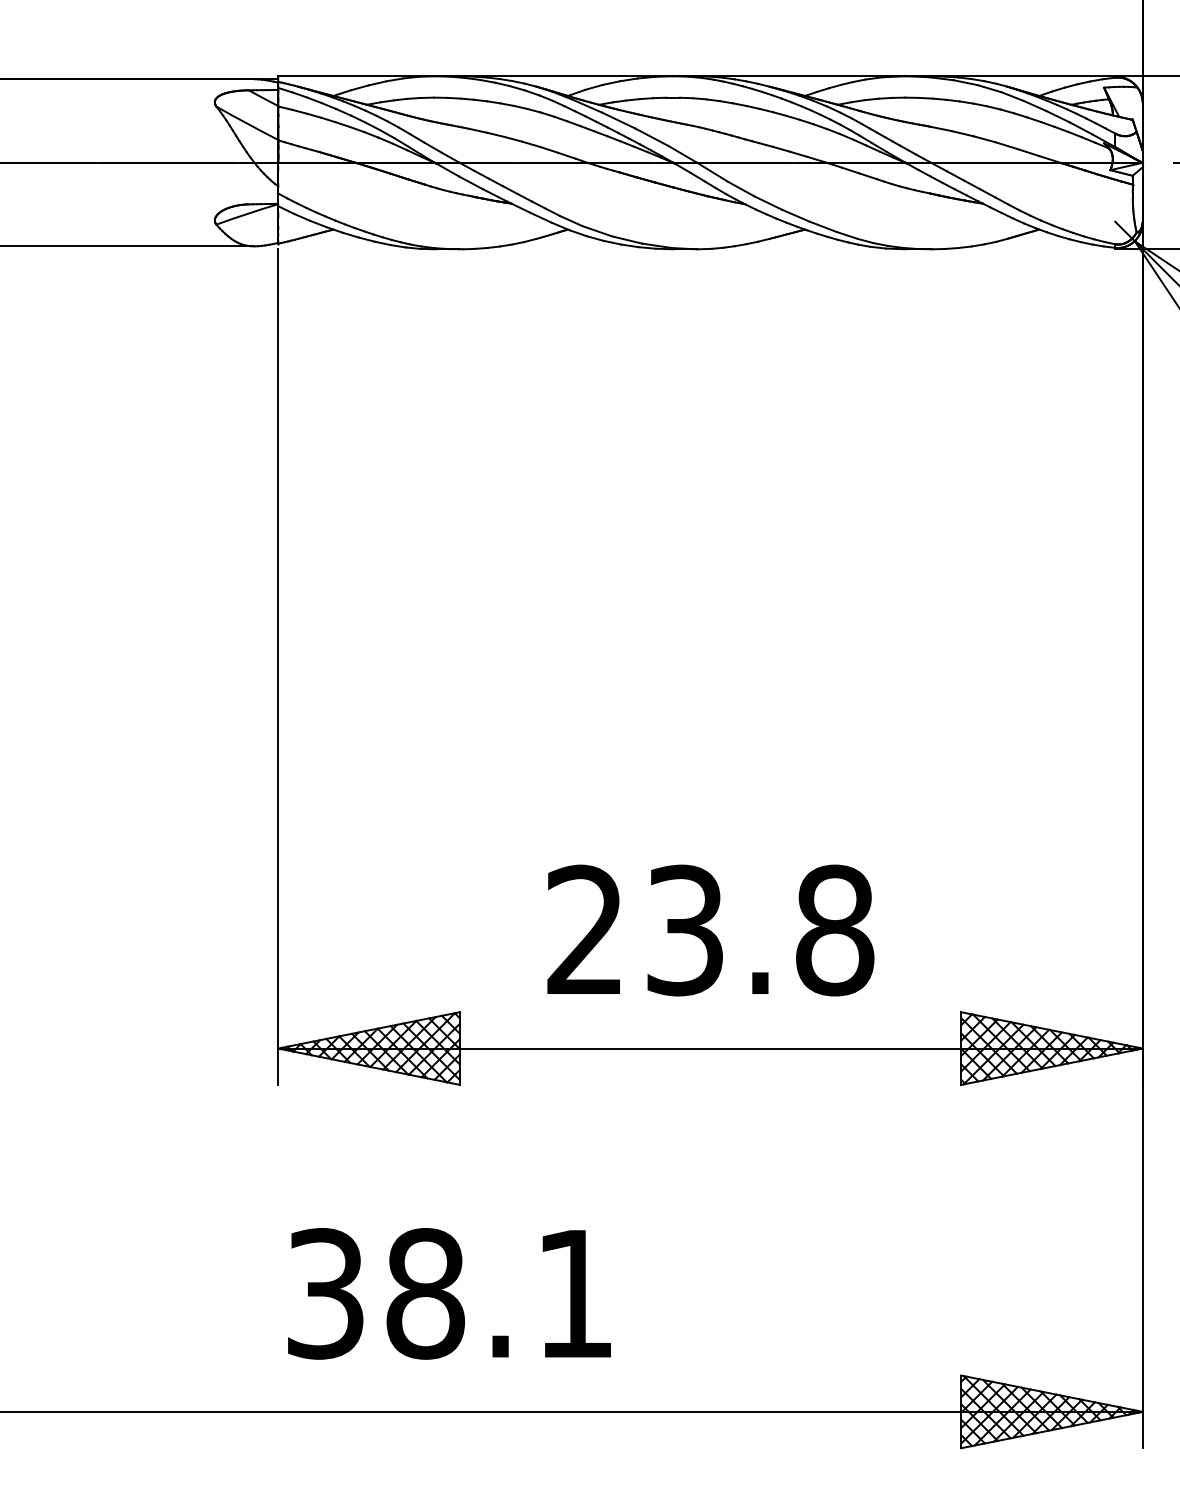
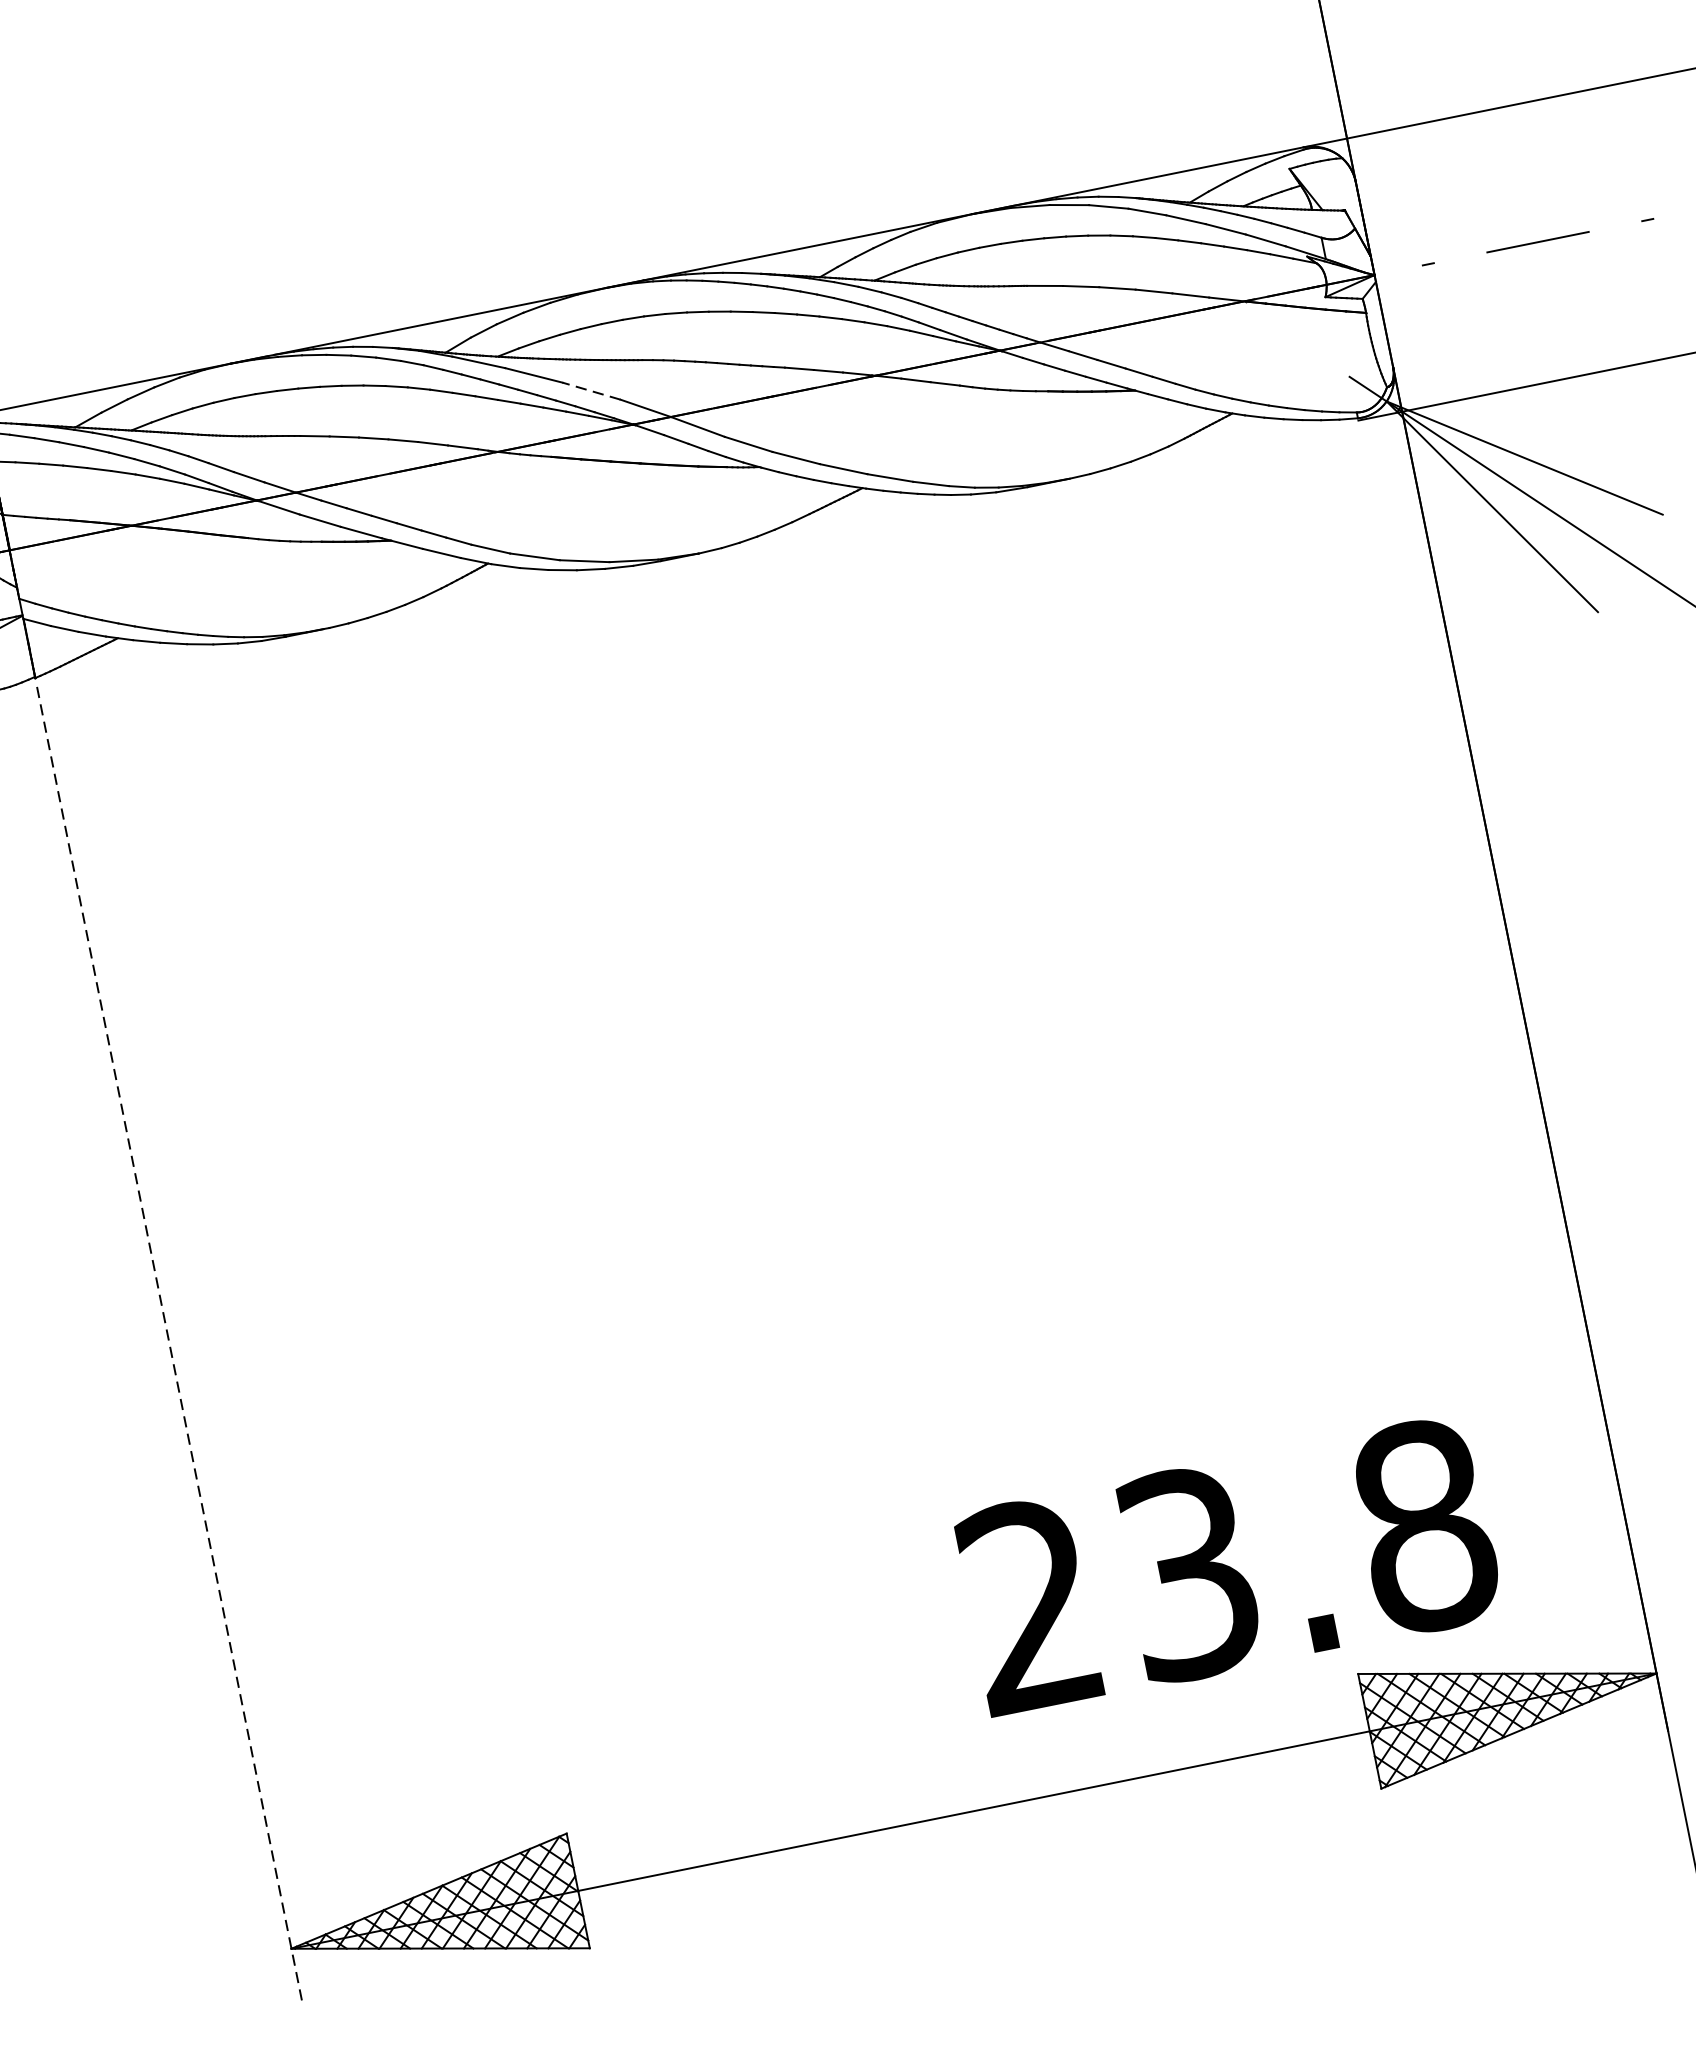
line: (651, 137) -> (590, 391), solid -> dashed
line: (278, 667) -> (170, 1347), solid -> dashed
text: (710, 930) -> (1228, 1565), moved

